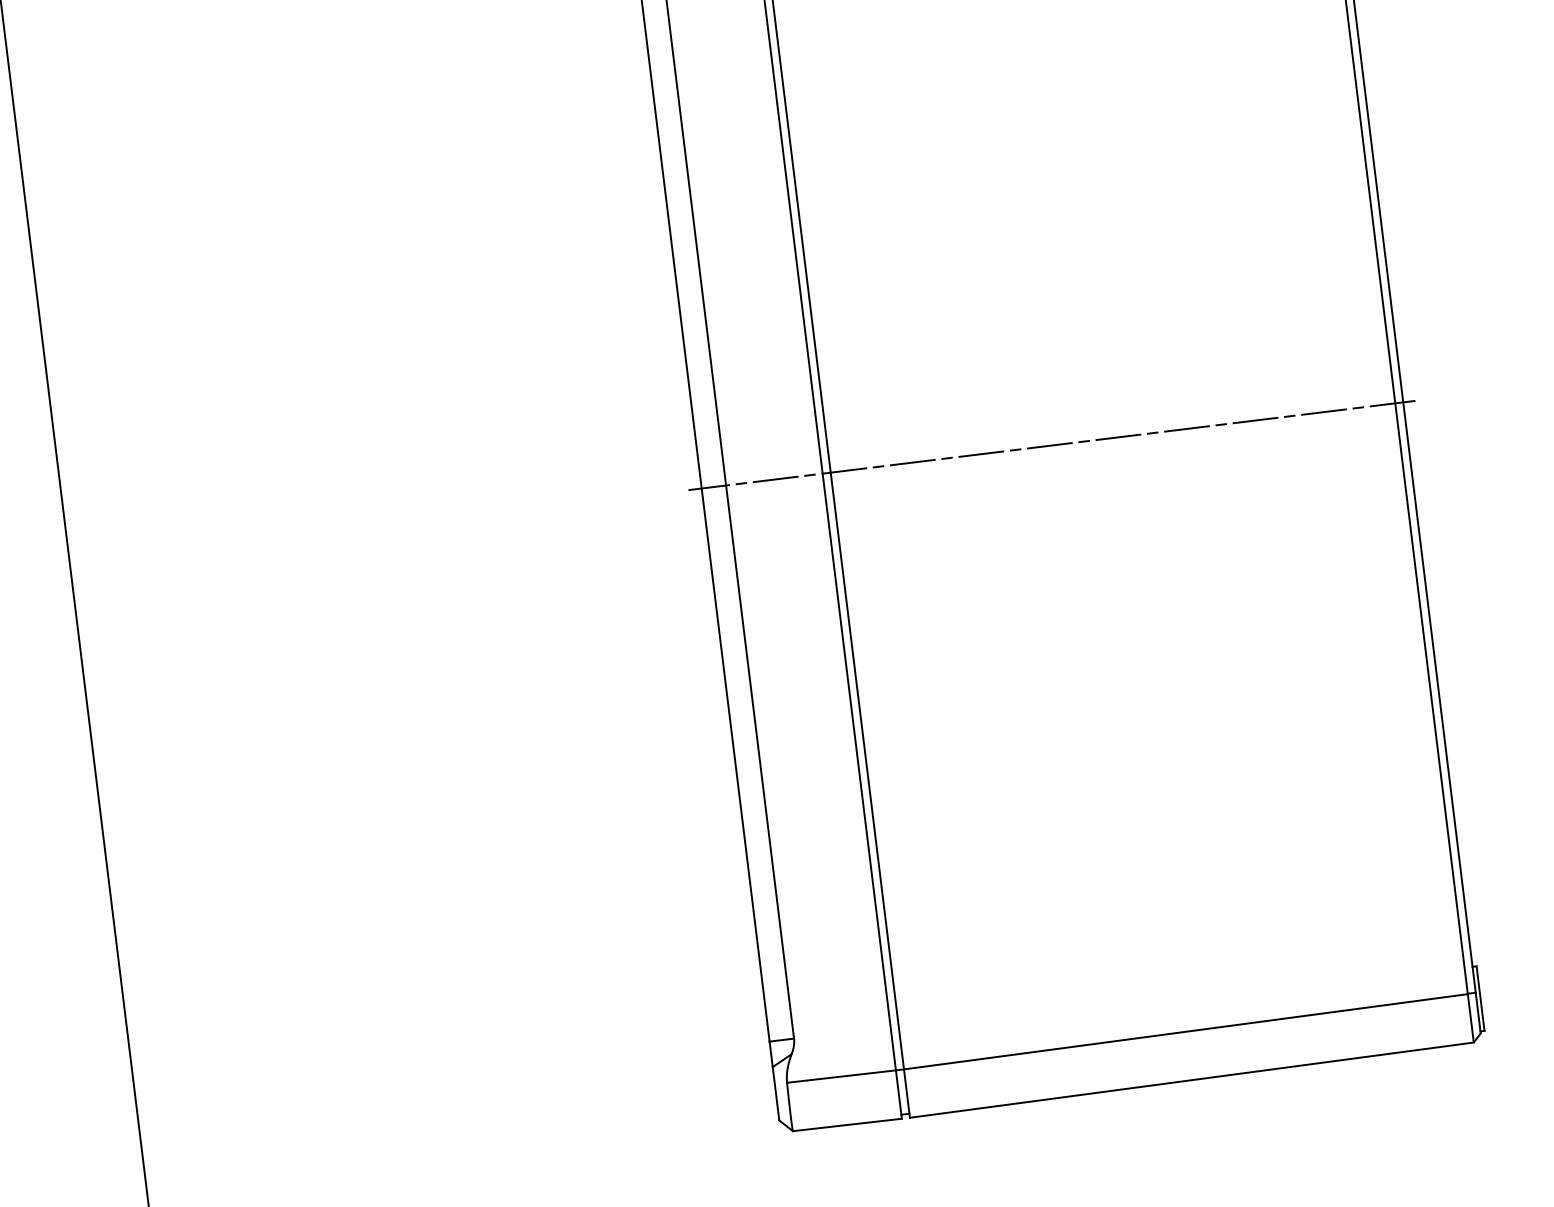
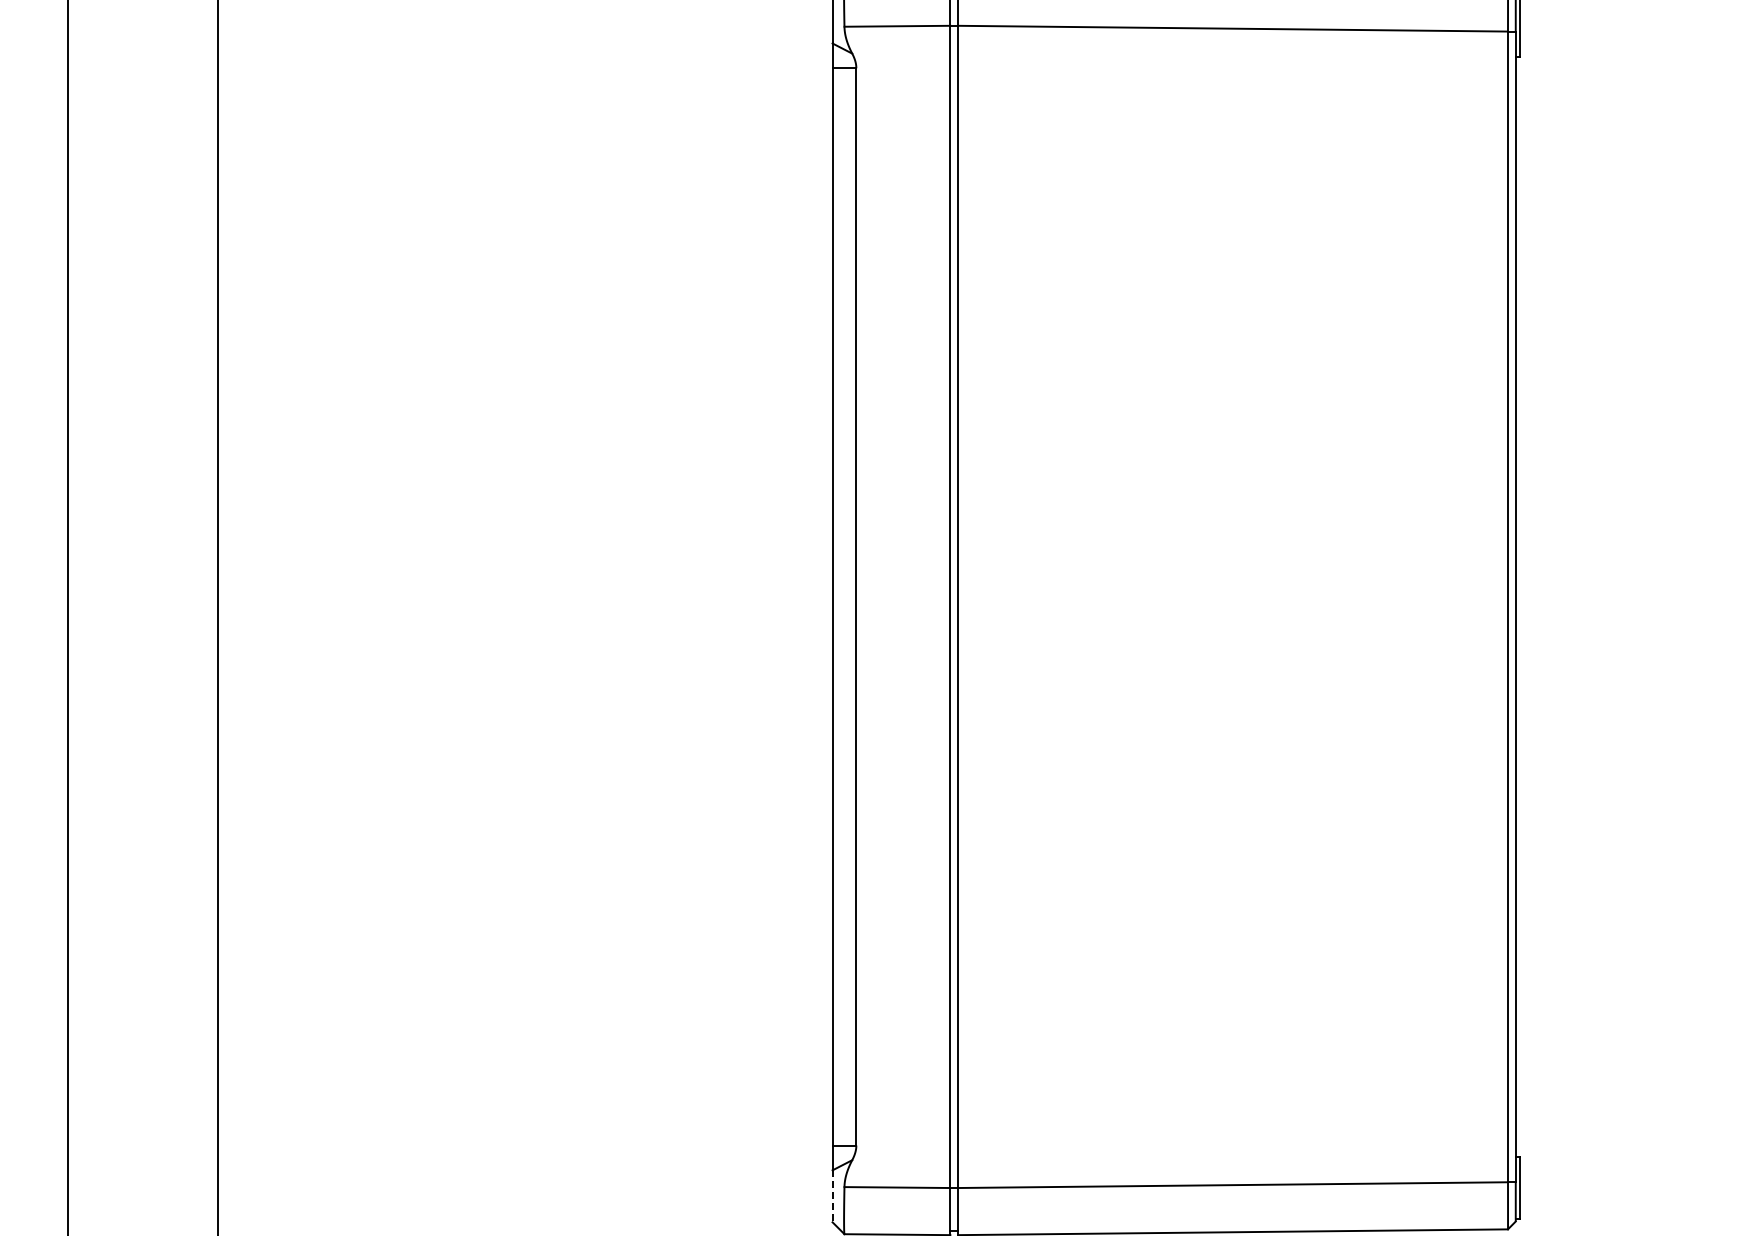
line: (1051, 445) -> (1173, 606), removed
line: (775, 1093) -> (832, 1196), solid -> dashed

